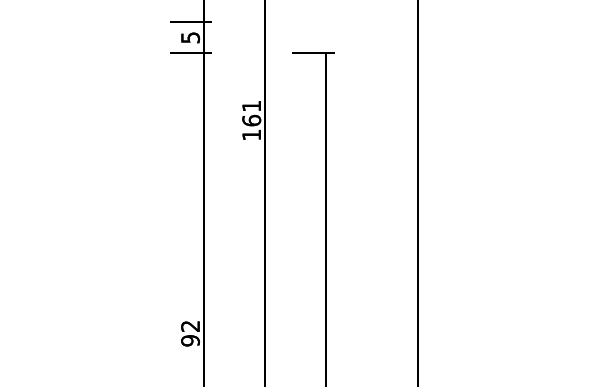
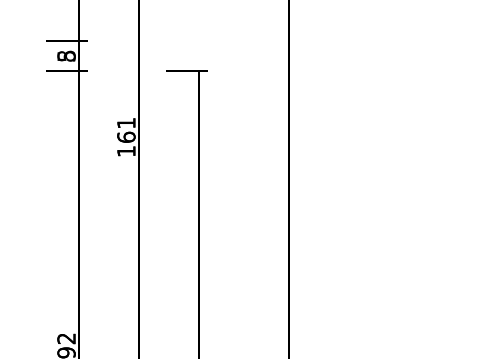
text: (190, 37) -> (66, 55), 5 -> 8

